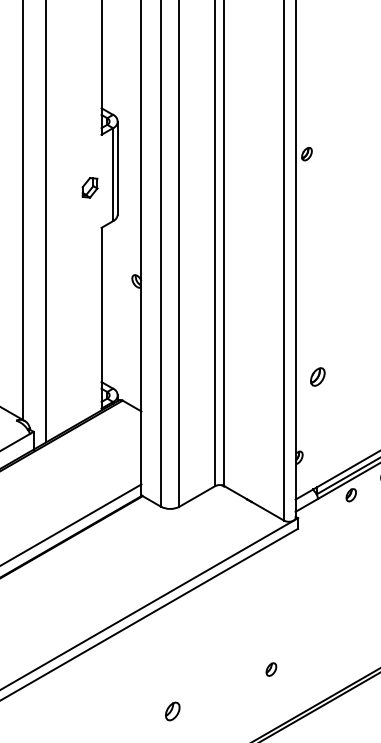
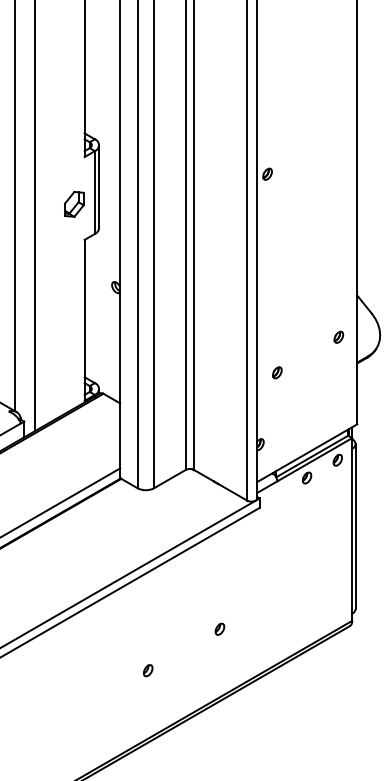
part: (90, 186) -> (74, 203), size x1.43
part: (318, 376) -> (277, 372), size x0.71
part: (270, 668) -> (219, 628), moved
part: (173, 711) -> (148, 670), size x0.71

